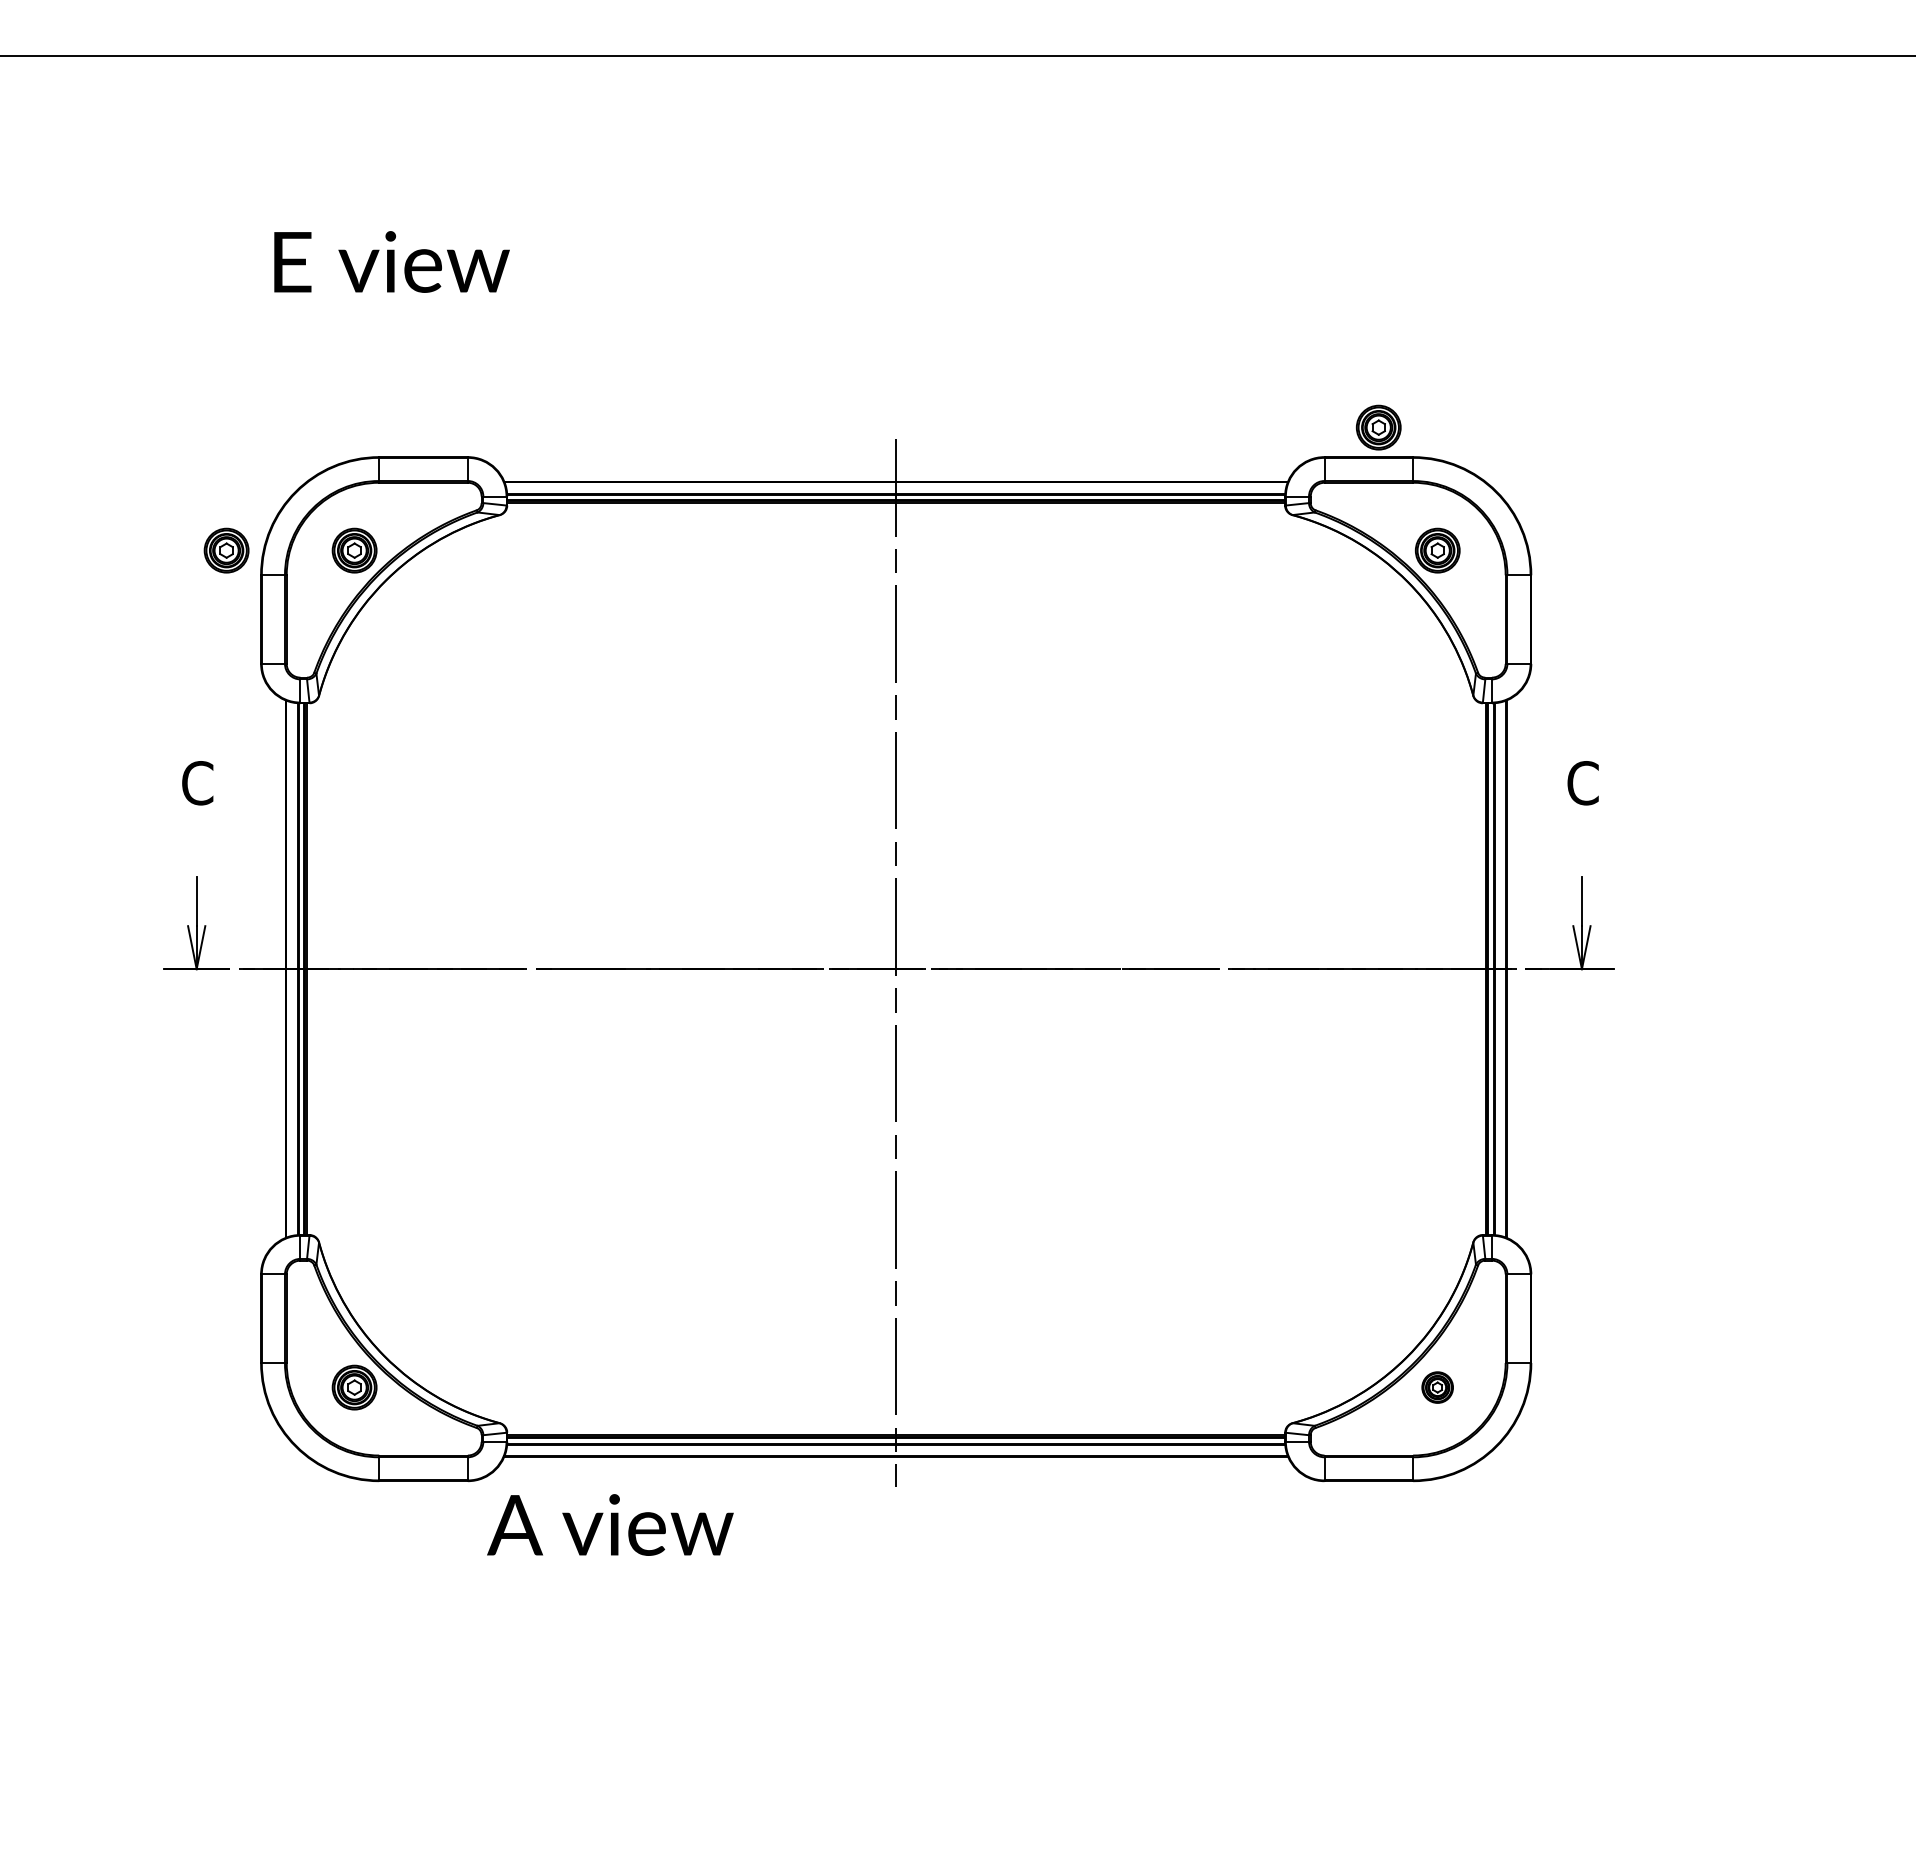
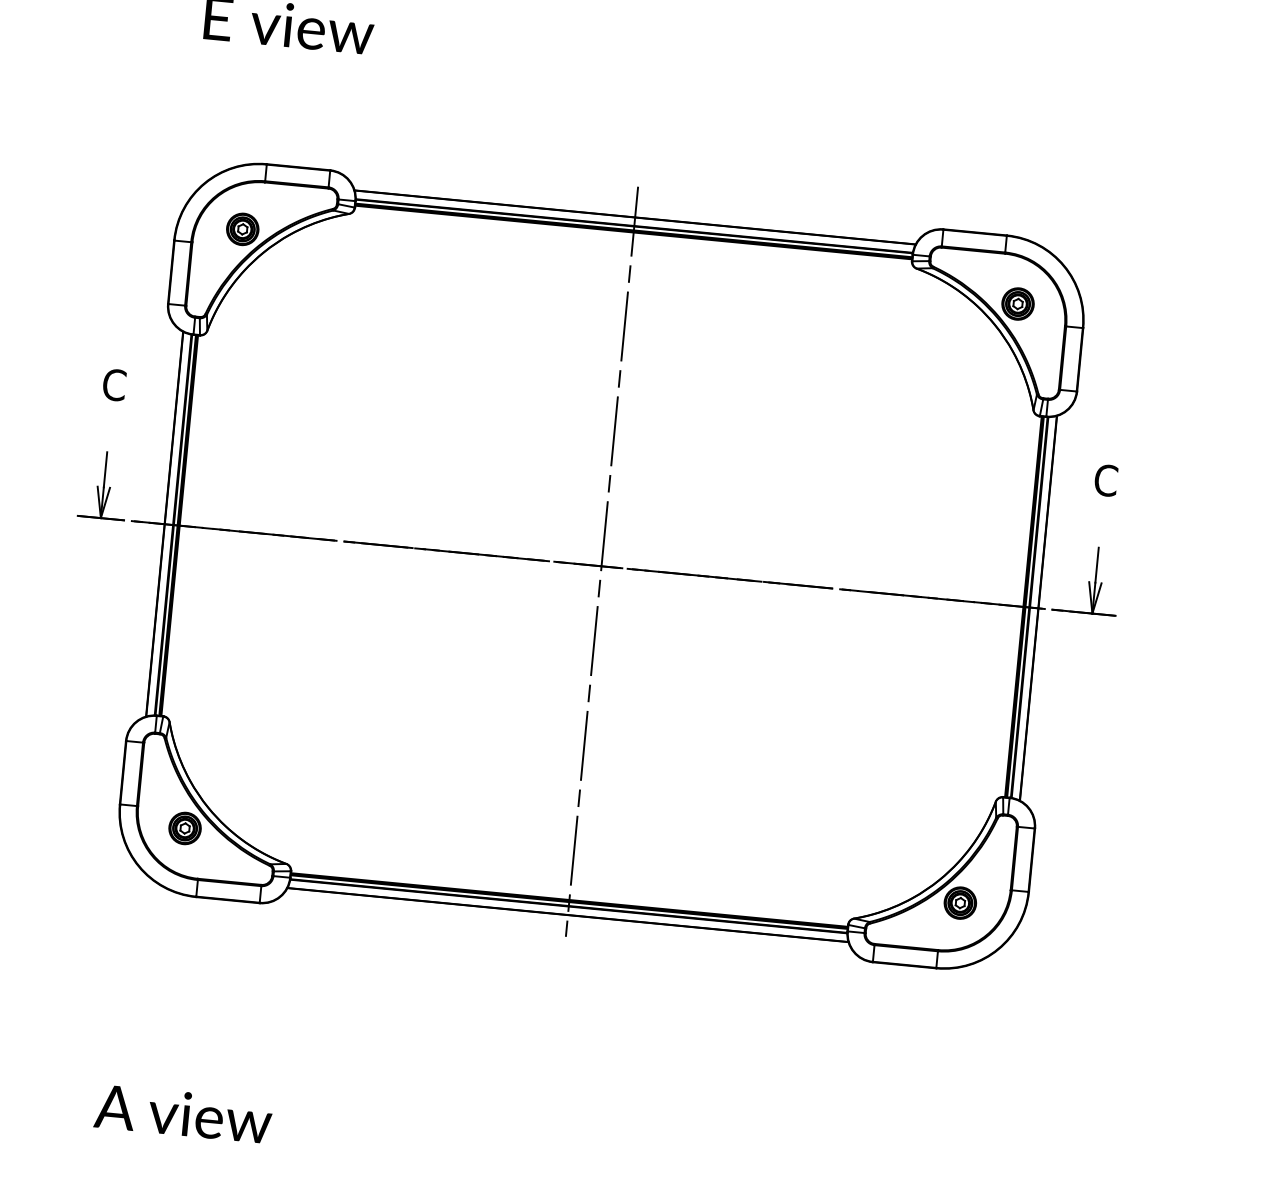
part: (1378, 427) -> (984, 211), removed
part: (226, 550) -> (151, 220), removed
part: (1437, 1387) -> (960, 903), size x1.43
text: (610, 1524) -> (183, 1113), moved

